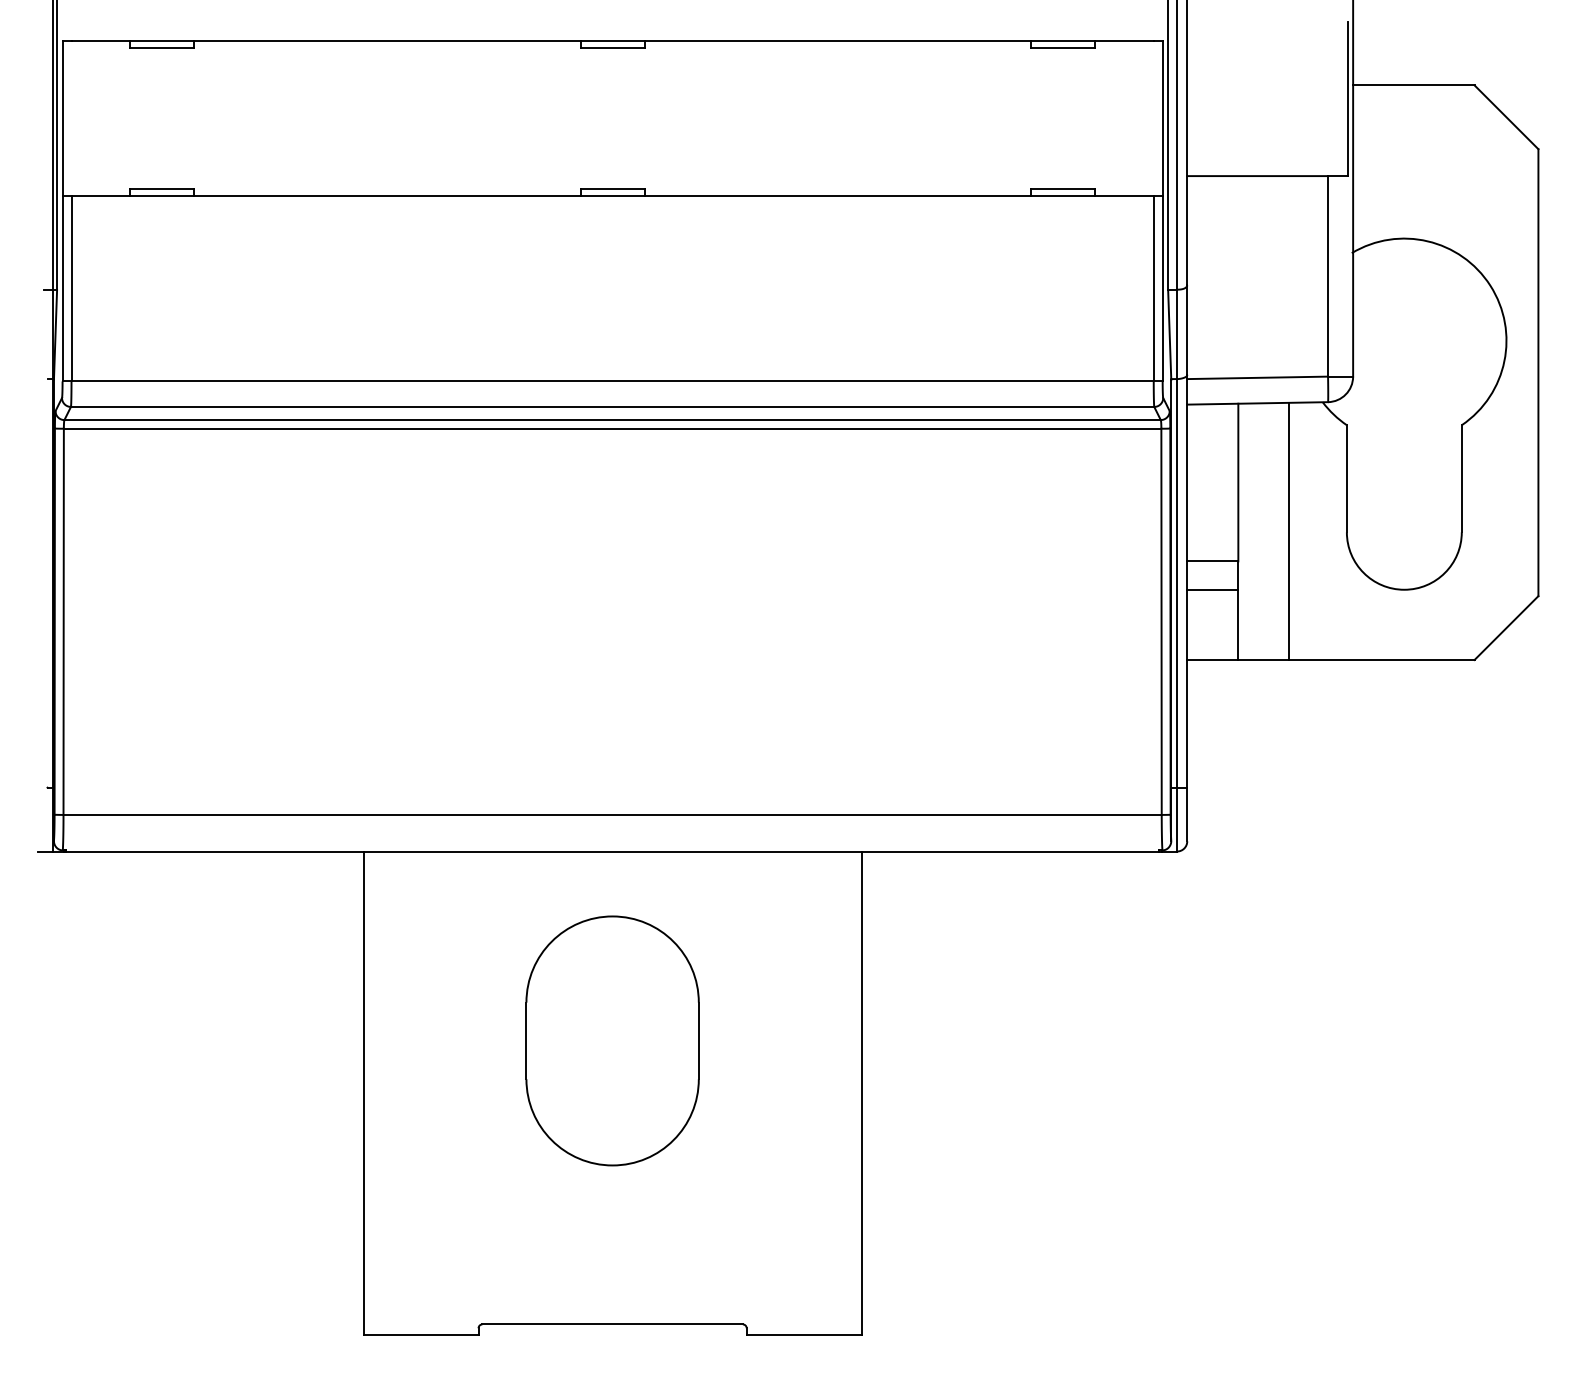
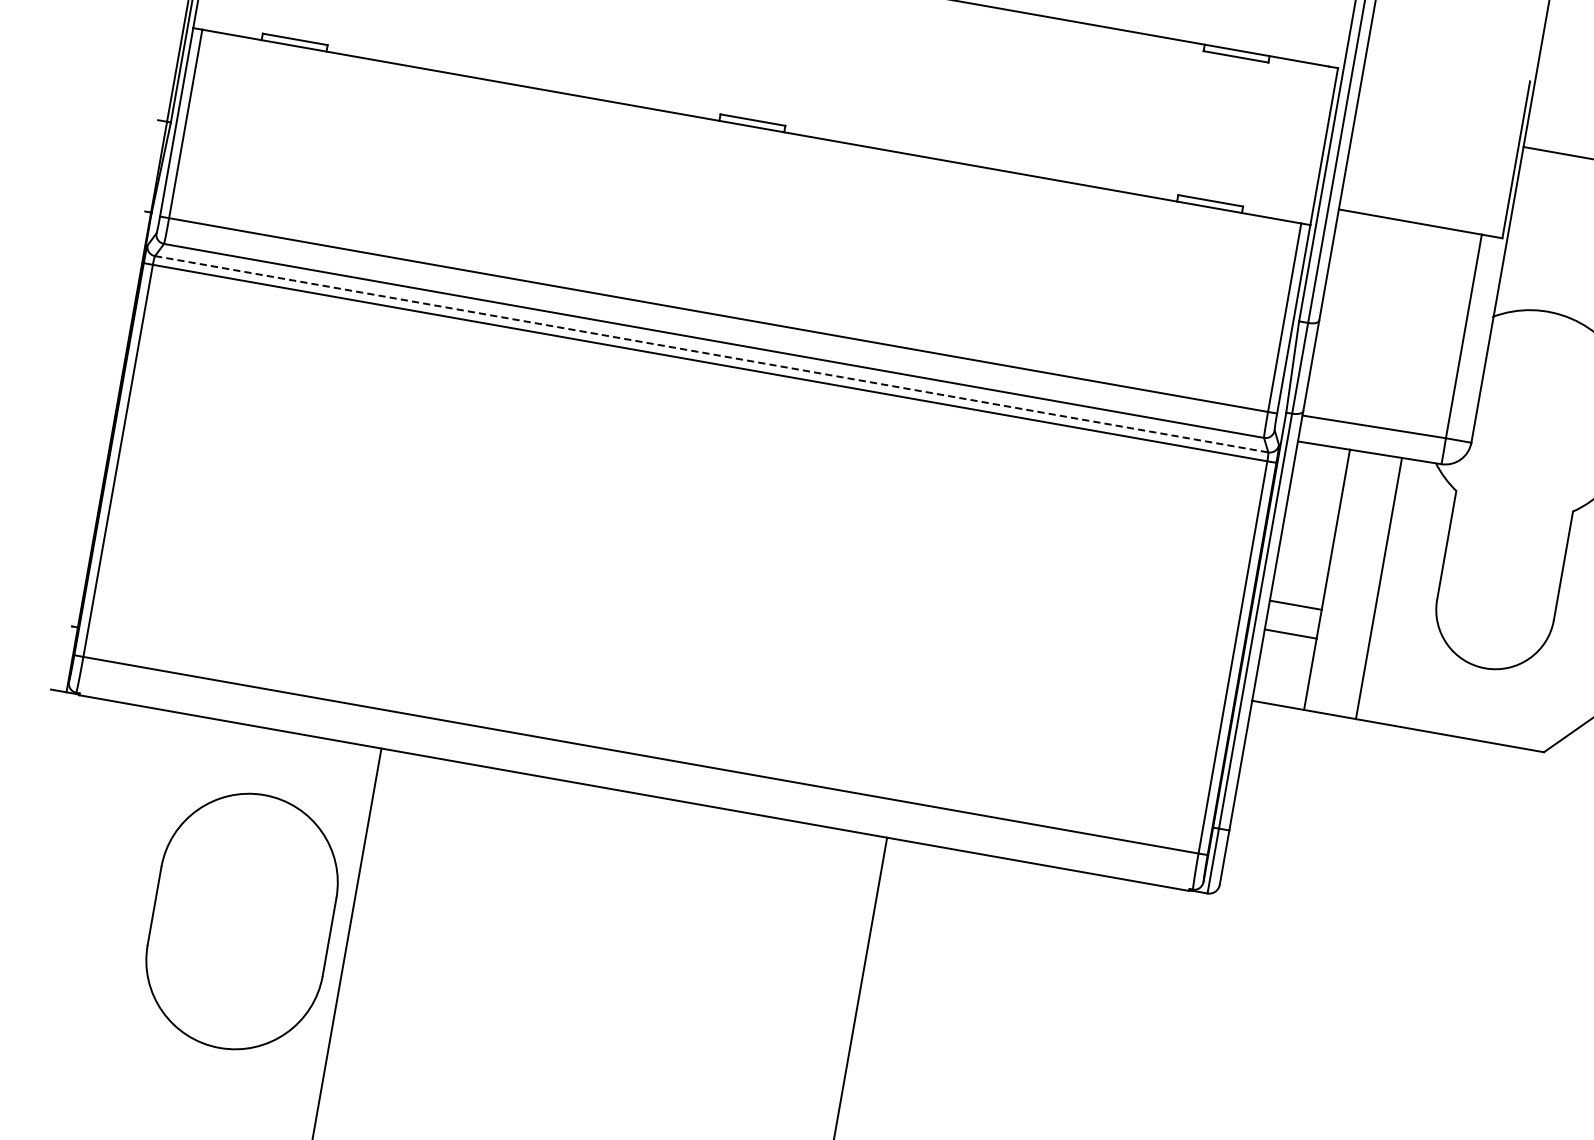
line: (613, 420) -> (712, 354), solid -> dashed
part: (612, 1040) -> (242, 921), moved

